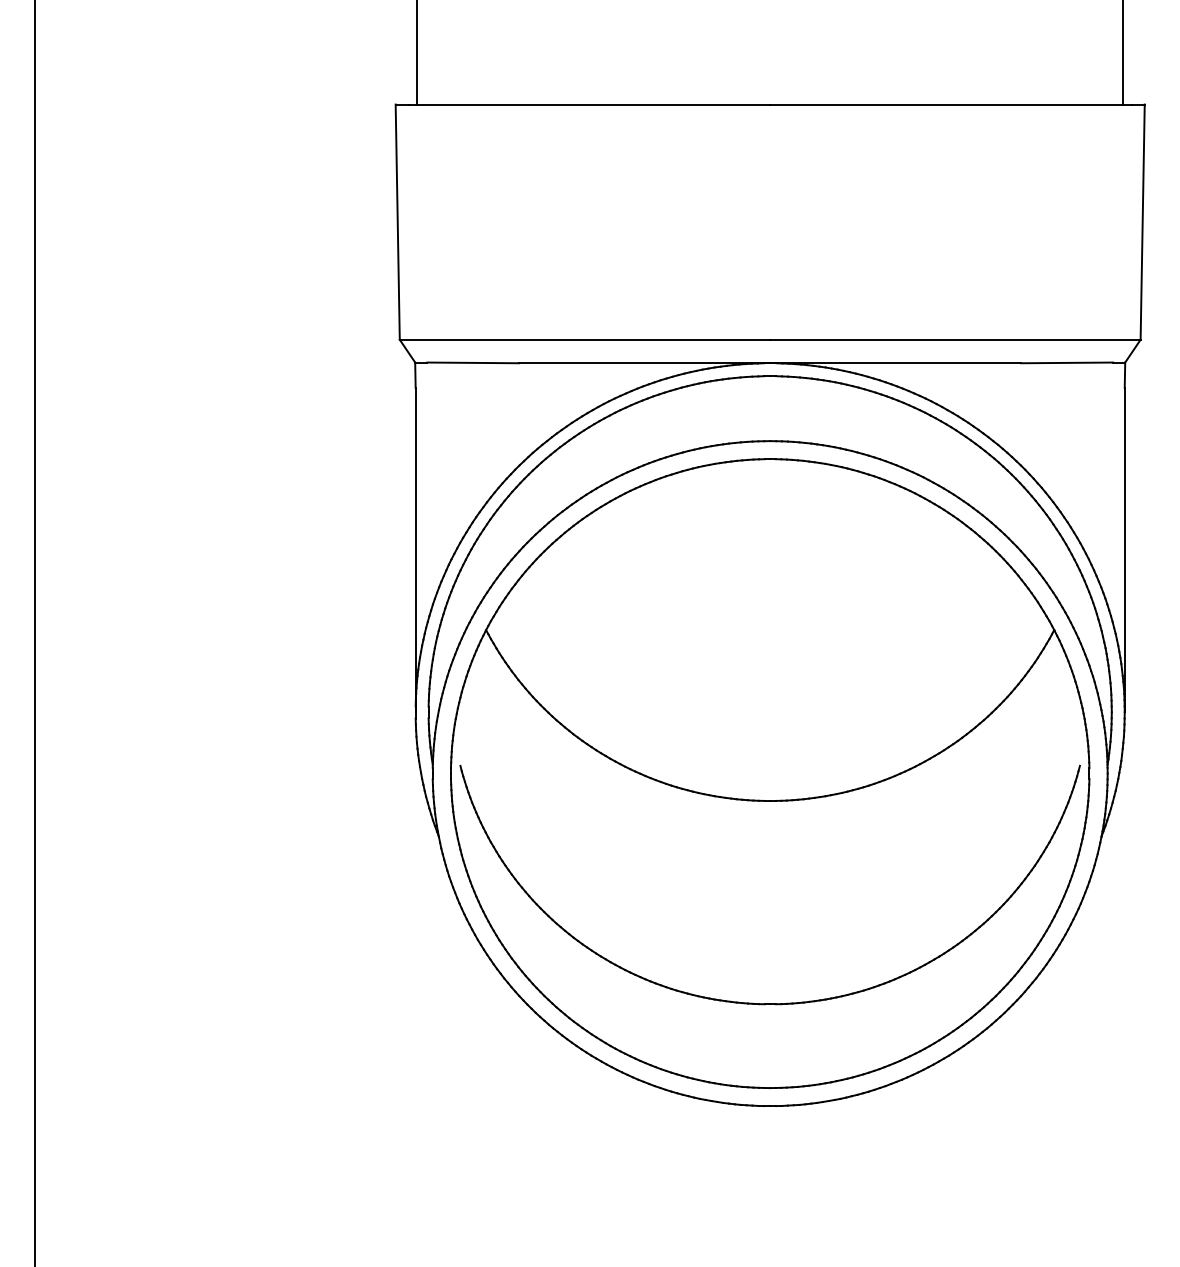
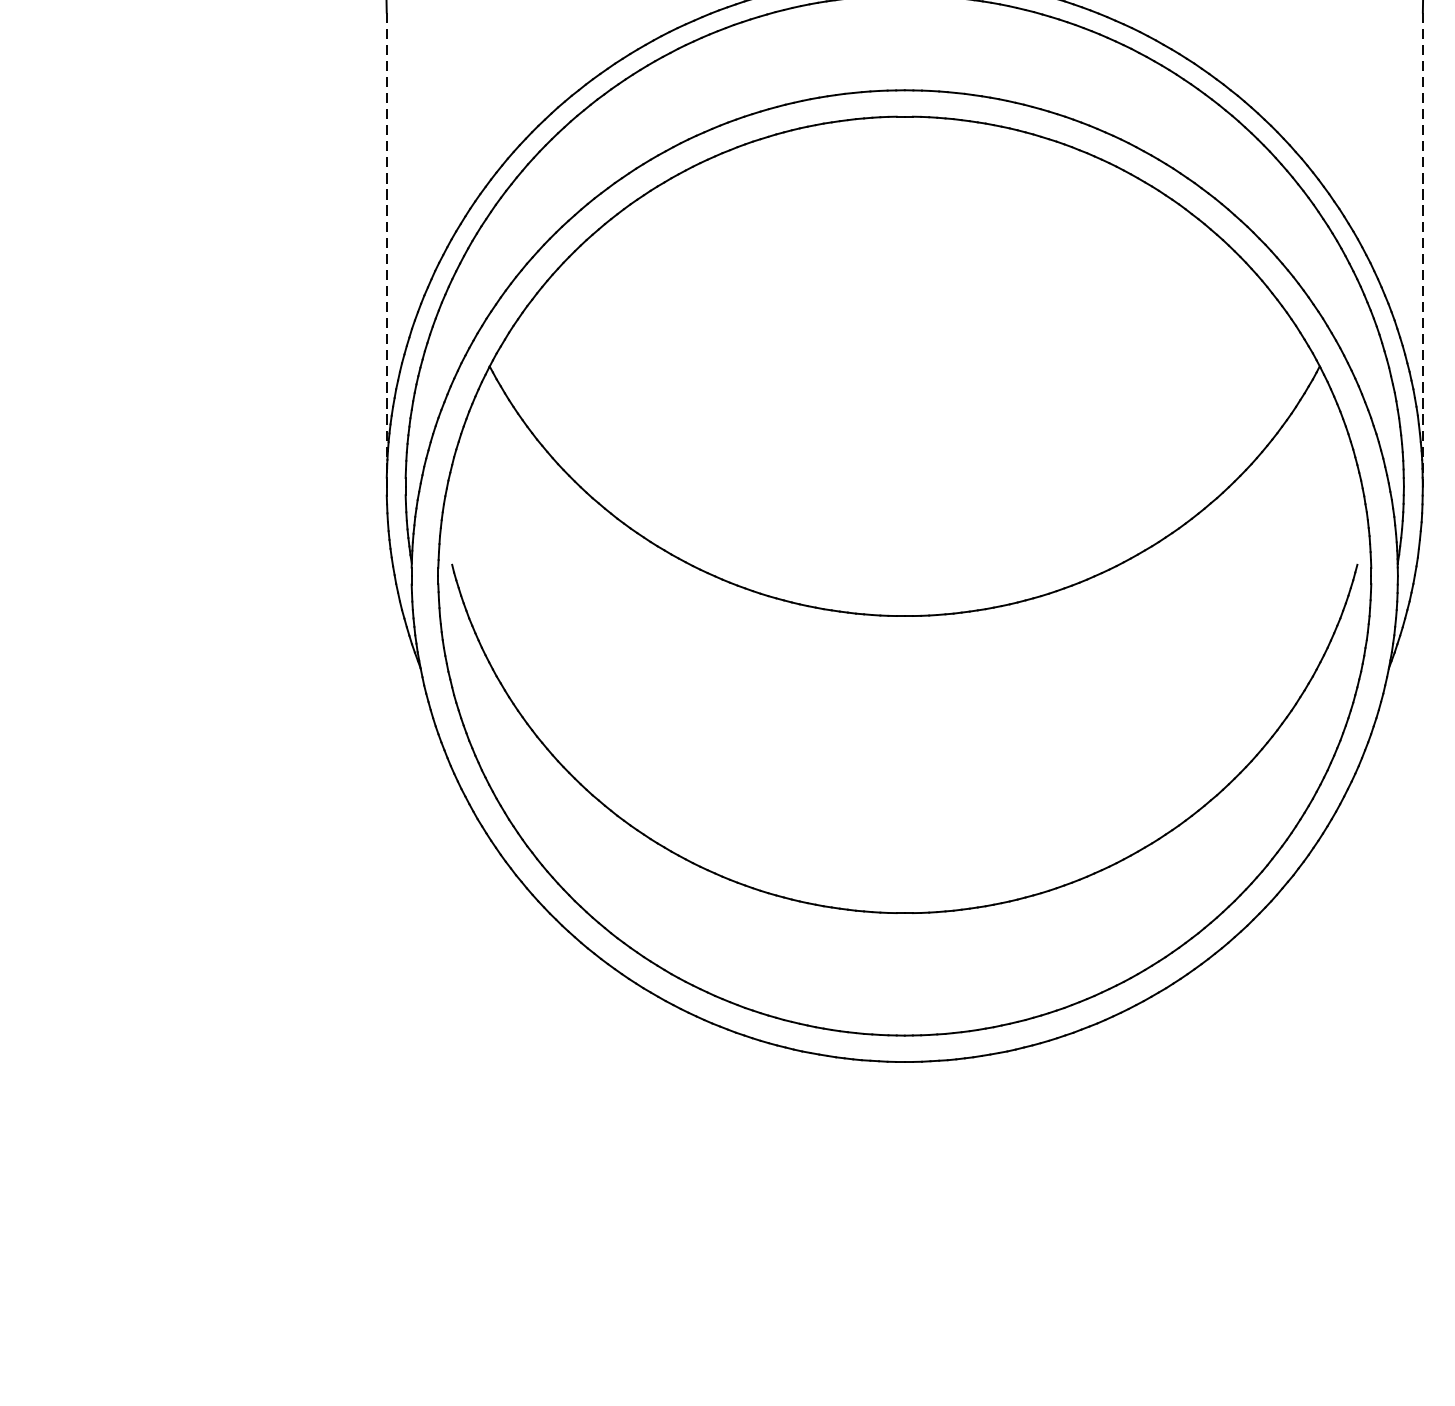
line: (415, 550) -> (386, 250), solid -> dashed
line: (1124, 550) -> (1422, 250), solid -> dashed

